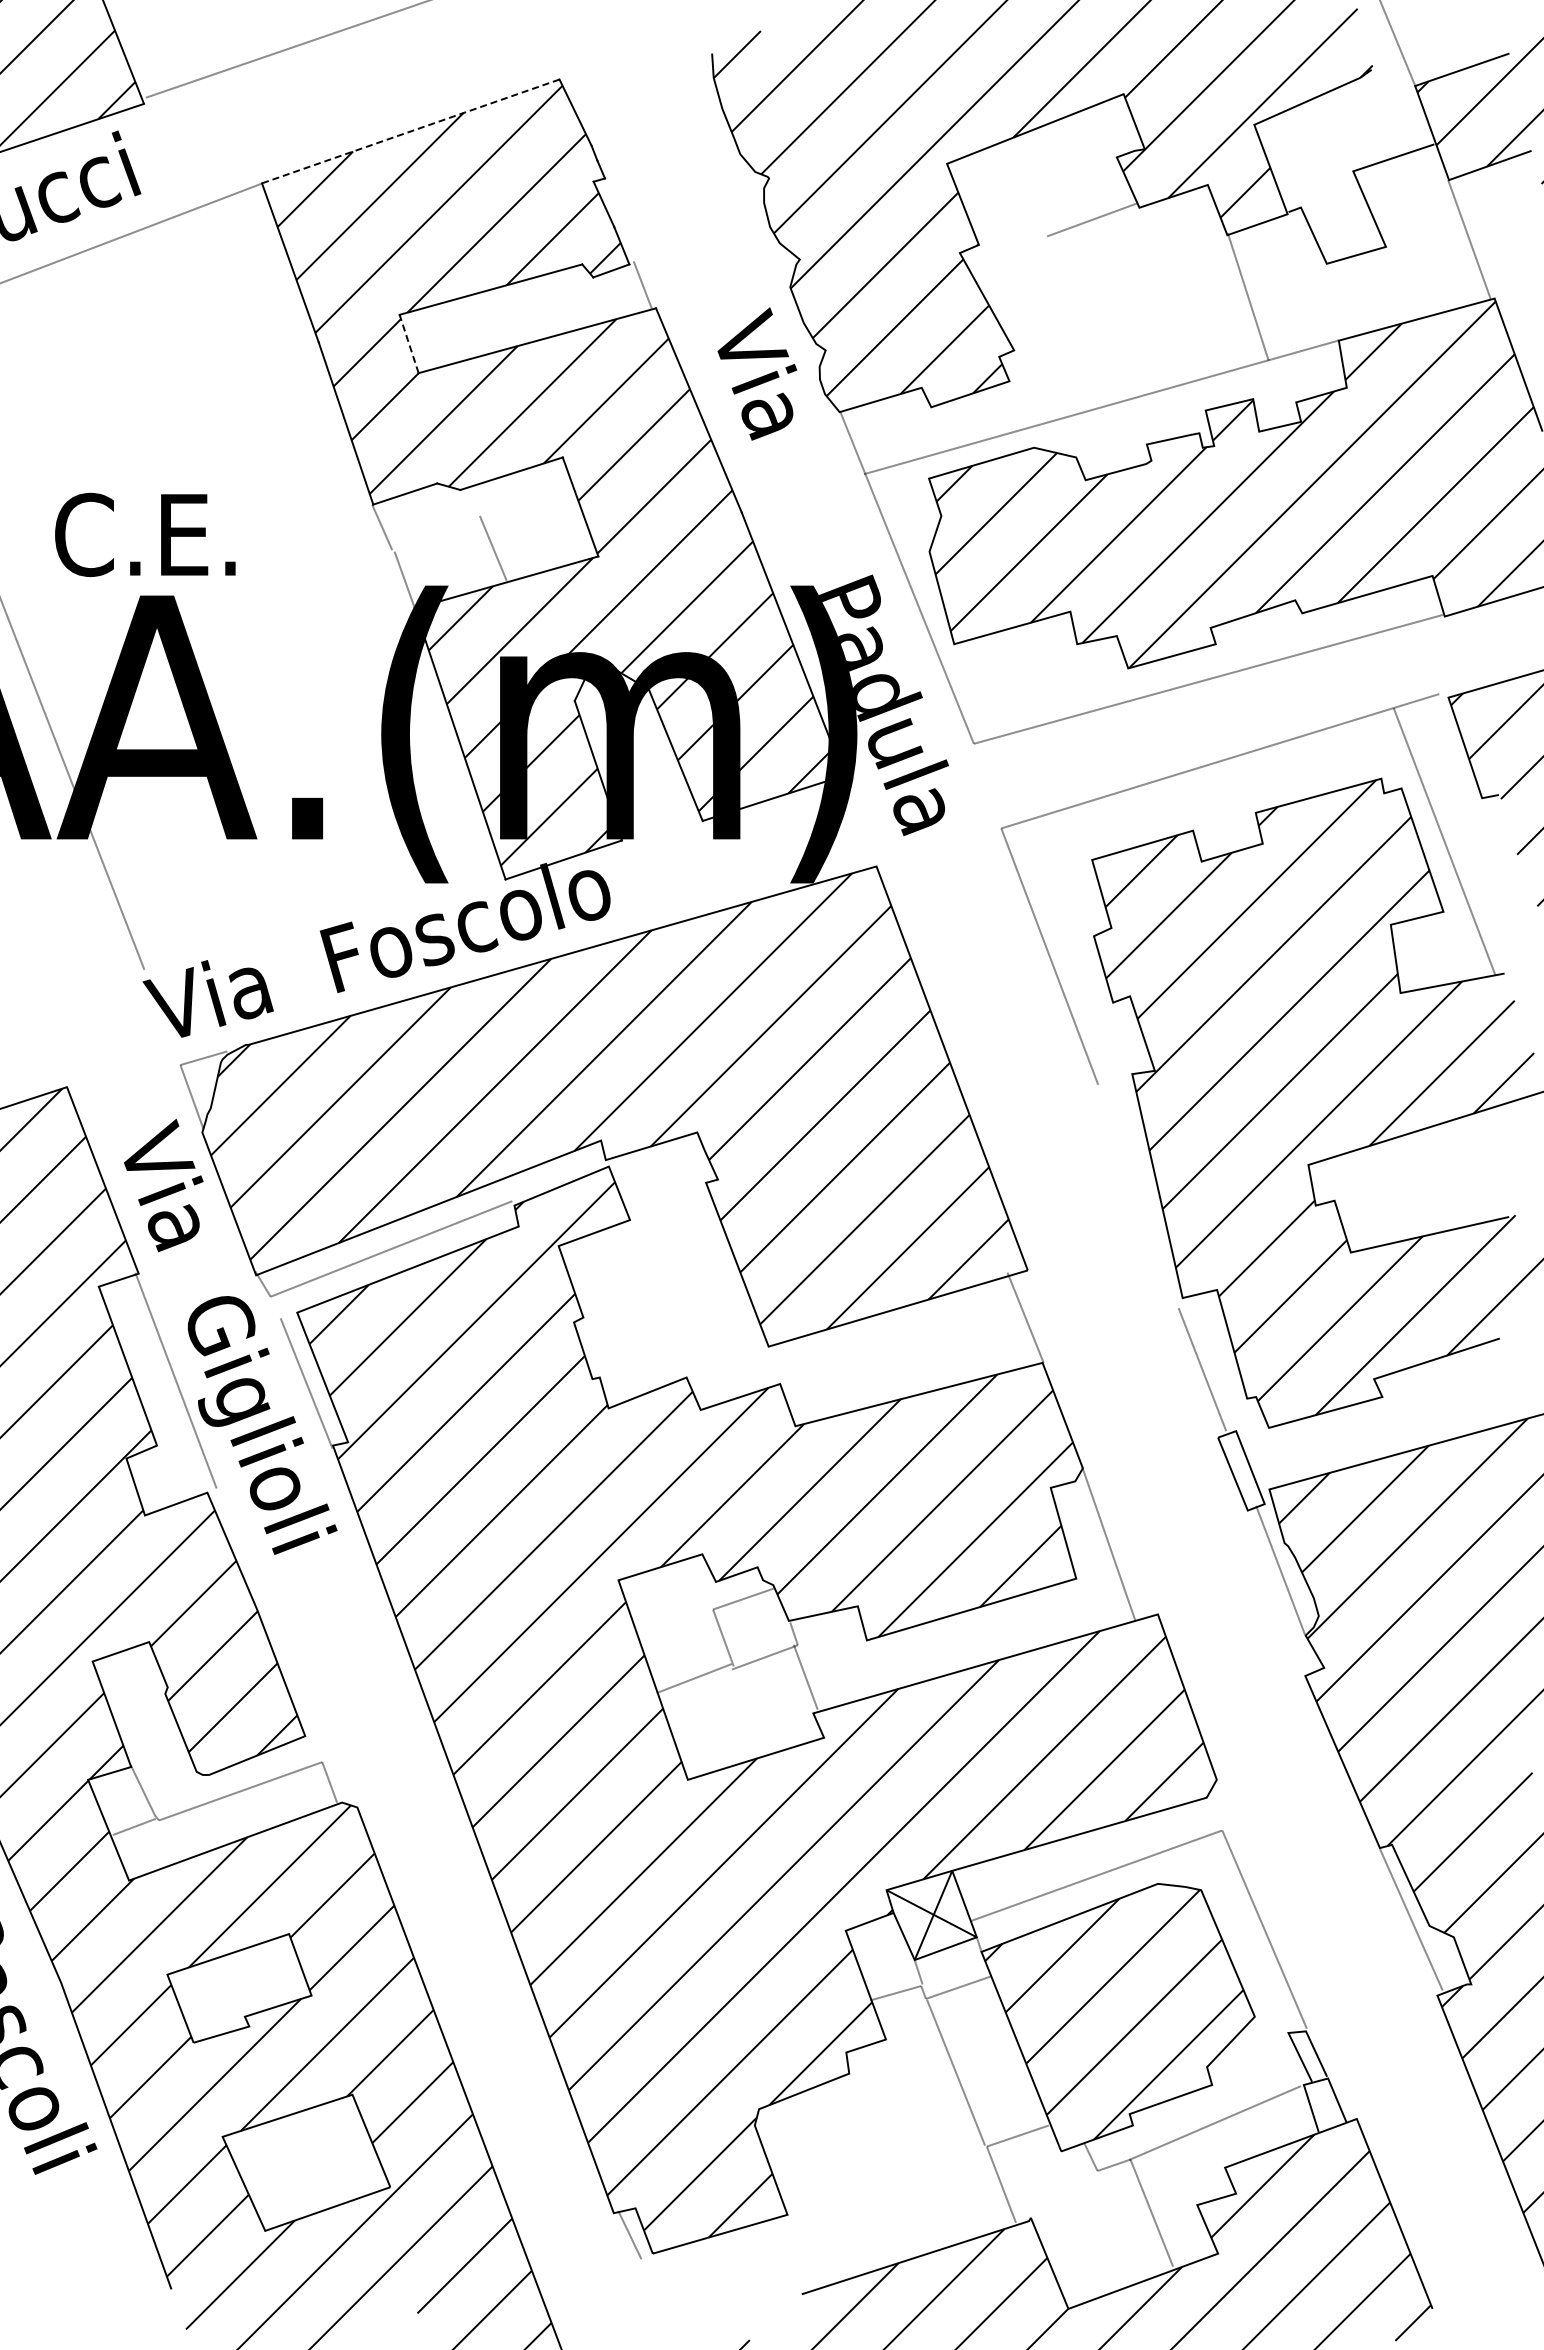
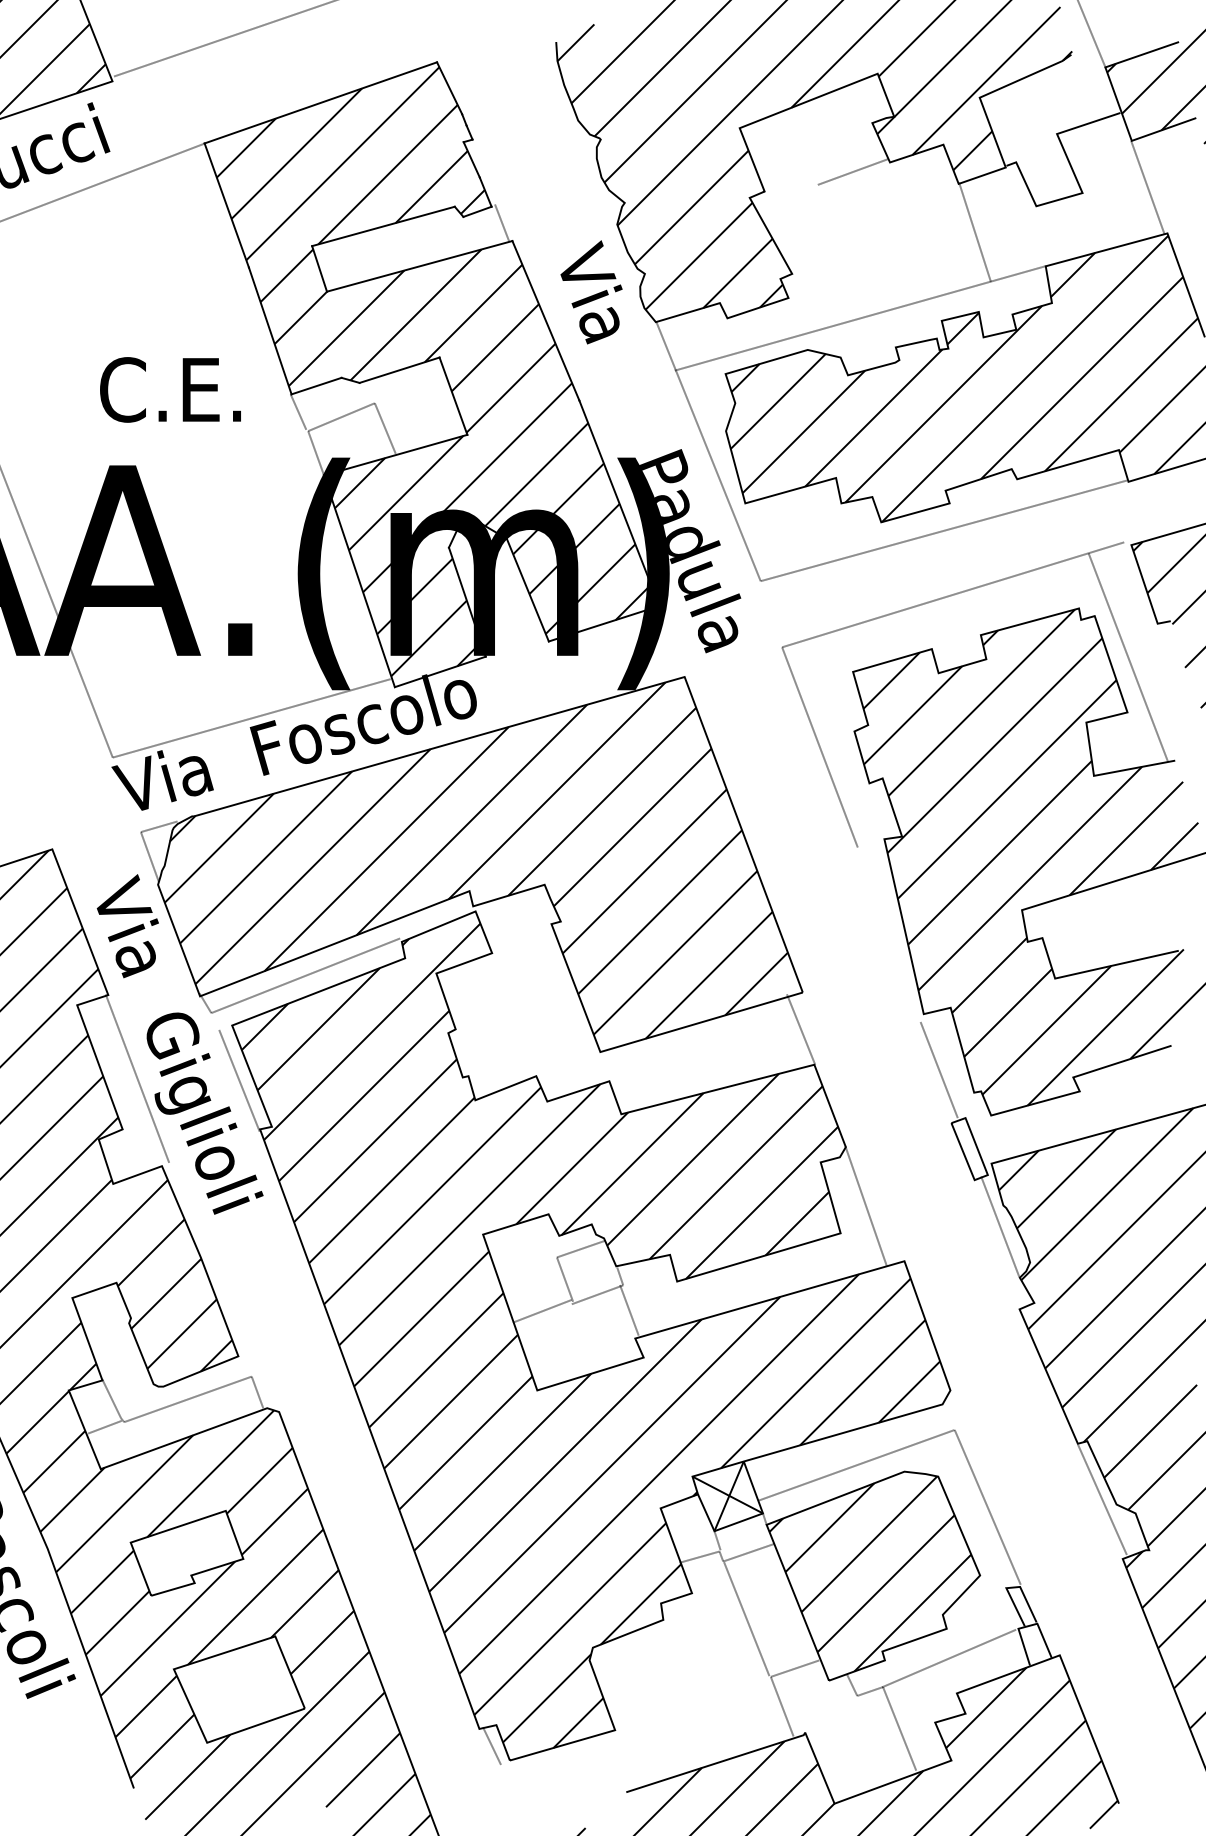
line: (410, 131) -> (320, 102), dashed -> solid
line: (409, 343) -> (319, 268), dashed -> solid
line: (436, 533) -> (340, 416), added
text: (145, 534) -> (170, 389), moved
line: (322, 919) -> (251, 718), added

